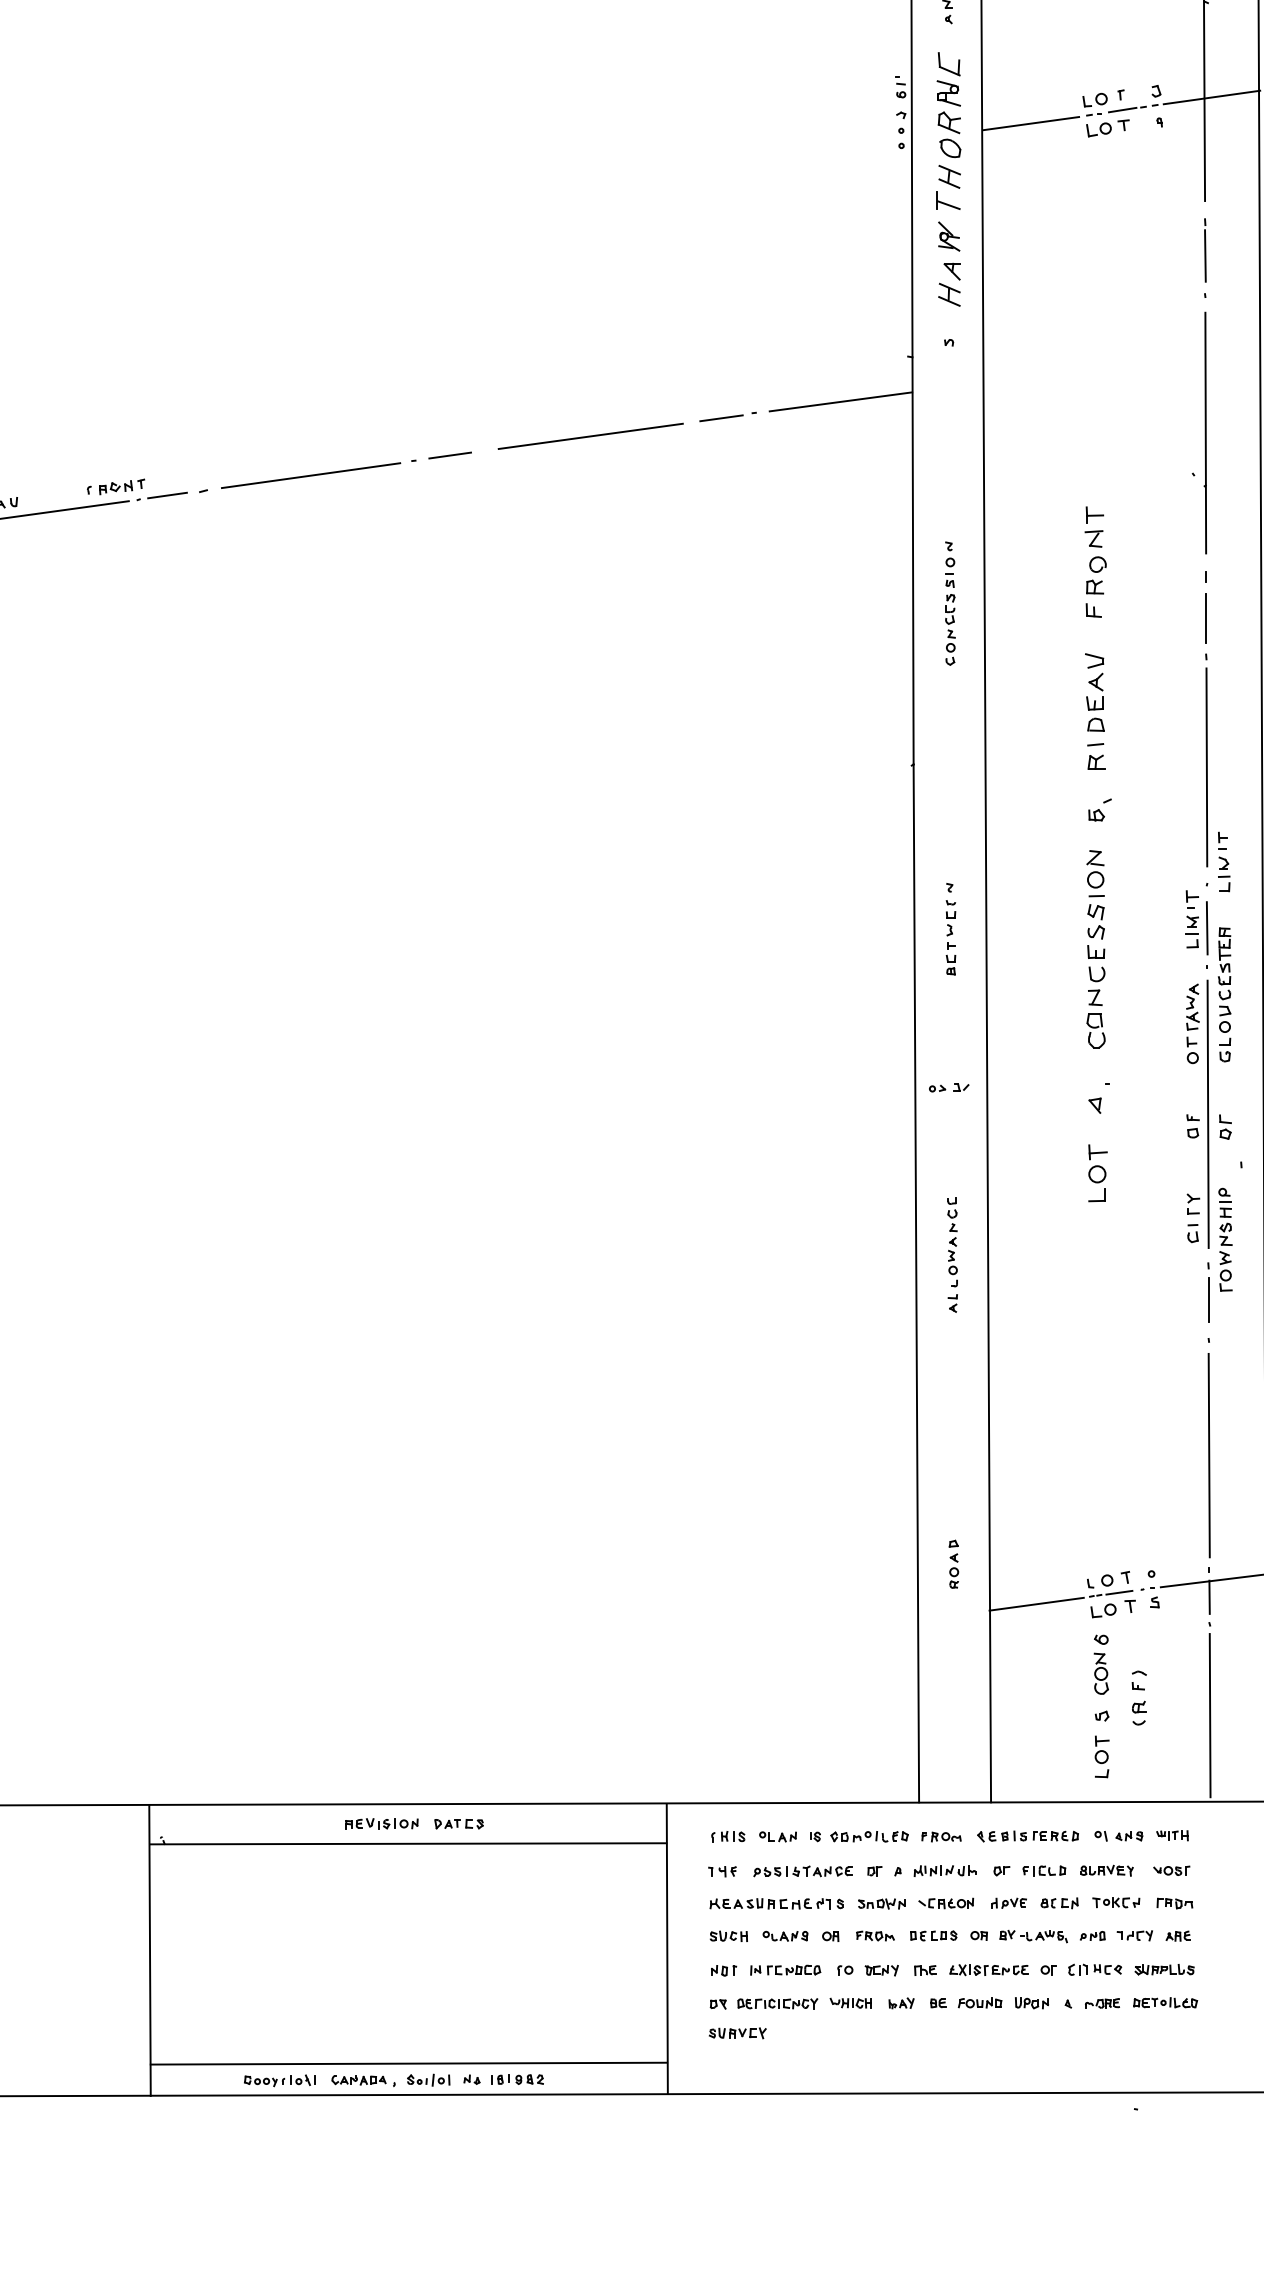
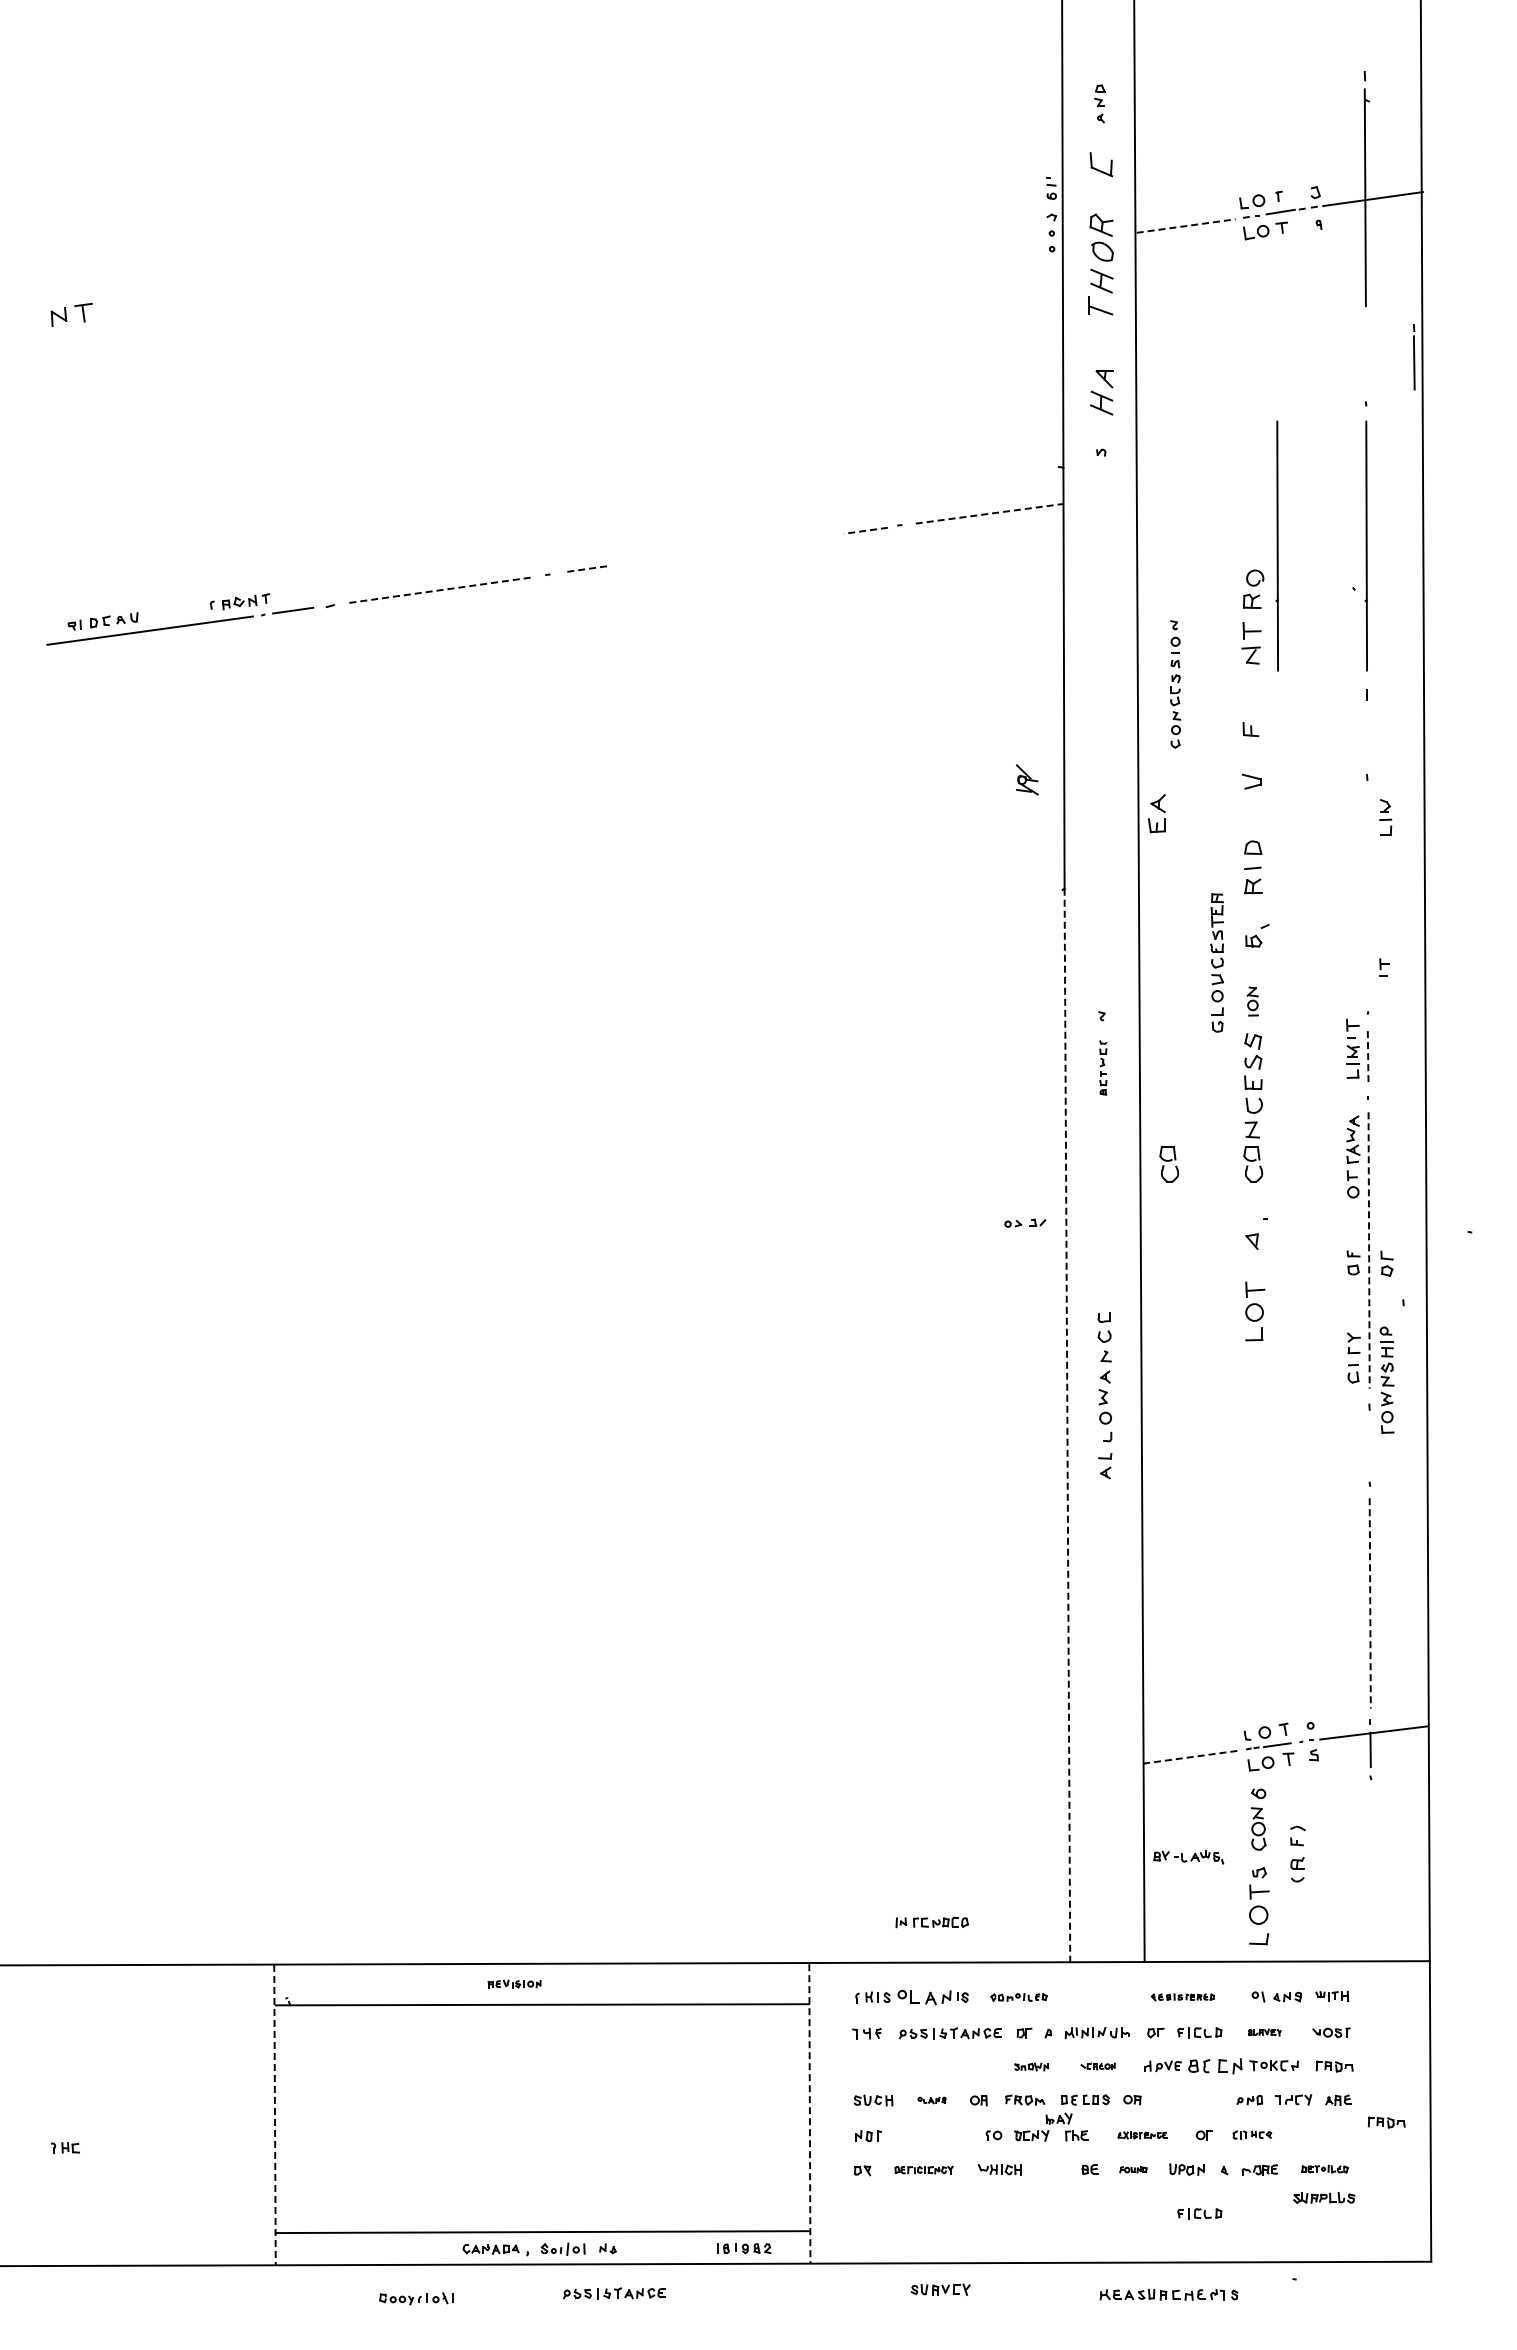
part: (948, 93) -> (1100, 194), removed
line: (1031, 124) -> (1186, 226), solid -> dashed
part: (949, 236) -> (1027, 779), moved
line: (1205, 250) -> (1414, 357), moved
line: (841, 401) -> (989, 513), solid -> dashed
line: (721, 418) -> (865, 530), solid -> dashed
line: (1118, 432) -> (1276, 545), added
line: (590, 436) -> (730, 549), removed
line: (450, 455) -> (585, 569), solid -> dashed
line: (312, 476) -> (442, 590), solid -> dashed
part: (1096, 574) -> (1253, 588), moved
part: (950, 603) -> (1175, 684), moved
line: (1206, 618) -> (1367, 737), removed
part: (1095, 691) -> (1157, 813), moved
line: (1206, 767) -> (1367, 891), removed
part: (1095, 873) -> (1252, 1001), size x0.6
part: (1223, 874) -> (1385, 817), moved
line: (1207, 928) -> (1368, 1058), solid -> dashed
part: (951, 937) -> (1103, 1067), size x0.7
part: (1223, 994) -> (1216, 962), moved
part: (1015, 1031) -> (1169, 1164), added
part: (949, 1087) -> (1025, 1222), moved
line: (1208, 1115) -> (1369, 1251), solid -> dashed
part: (952, 1254) -> (1104, 1395), size x1.4
line: (916, 1283) -> (1067, 1425), solid -> dashed
line: (1208, 1300) -> (1369, 1442), removed
line: (1209, 1455) -> (1370, 1603), solid -> dashed
part: (954, 1564) -> (1106, 1715), removed
line: (1037, 1604) -> (1192, 1757), solid -> dashed
line: (1209, 1714) -> (1370, 1871), removed
part: (1102, 1756) -> (1259, 1914), size x1.4
part: (381, 1823) -> (514, 1983), size x0.7
part: (459, 1824) -> (594, 1984), removed
part: (777, 1836) -> (923, 1997), size x1.4
part: (869, 1836) -> (1018, 1997), size x0.7
part: (941, 1836) -> (1093, 1997), removed
part: (1027, 1836) -> (1182, 1997), size x0.6
part: (1106, 1870) -> (1264, 2032), size x0.6
part: (776, 1903) -> (1168, 2294), moved
part: (881, 1903) -> (1031, 2066), size x0.7
part: (945, 1903) -> (1097, 2066), size x0.6
part: (1059, 1903) -> (1215, 2066), size x1.4
part: (784, 1936) -> (931, 2100), size x0.6
part: (1033, 1936) -> (1188, 1857), moved
line: (666, 1948) -> (809, 2113), solid -> dashed
line: (150, 1950) -> (275, 2115), solid -> dashed
part: (1224, 1957) -> (1386, 2122), added
part: (1095, 1969) -> (1252, 2134), size x0.7
part: (1164, 1969) -> (1324, 2197), moved
part: (784, 1970) -> (931, 1922), moved
part: (988, 1970) -> (1142, 2135), size x0.6
part: (1164, 2002) -> (1324, 2168), size x0.7
part: (777, 2003) -> (923, 2169), size x0.7
part: (900, 2003) -> (1058, 2118), moved
part: (980, 2003) -> (1133, 2169), size x0.6
part: (737, 2033) -> (940, 2289), moved
part: (1044, 2045) -> (1199, 2213), added
part: (517, 2079) -> (744, 2248), moved
part: (280, 2080) -> (416, 2298), moved
part: (477, 2123) -> (613, 2293), added

